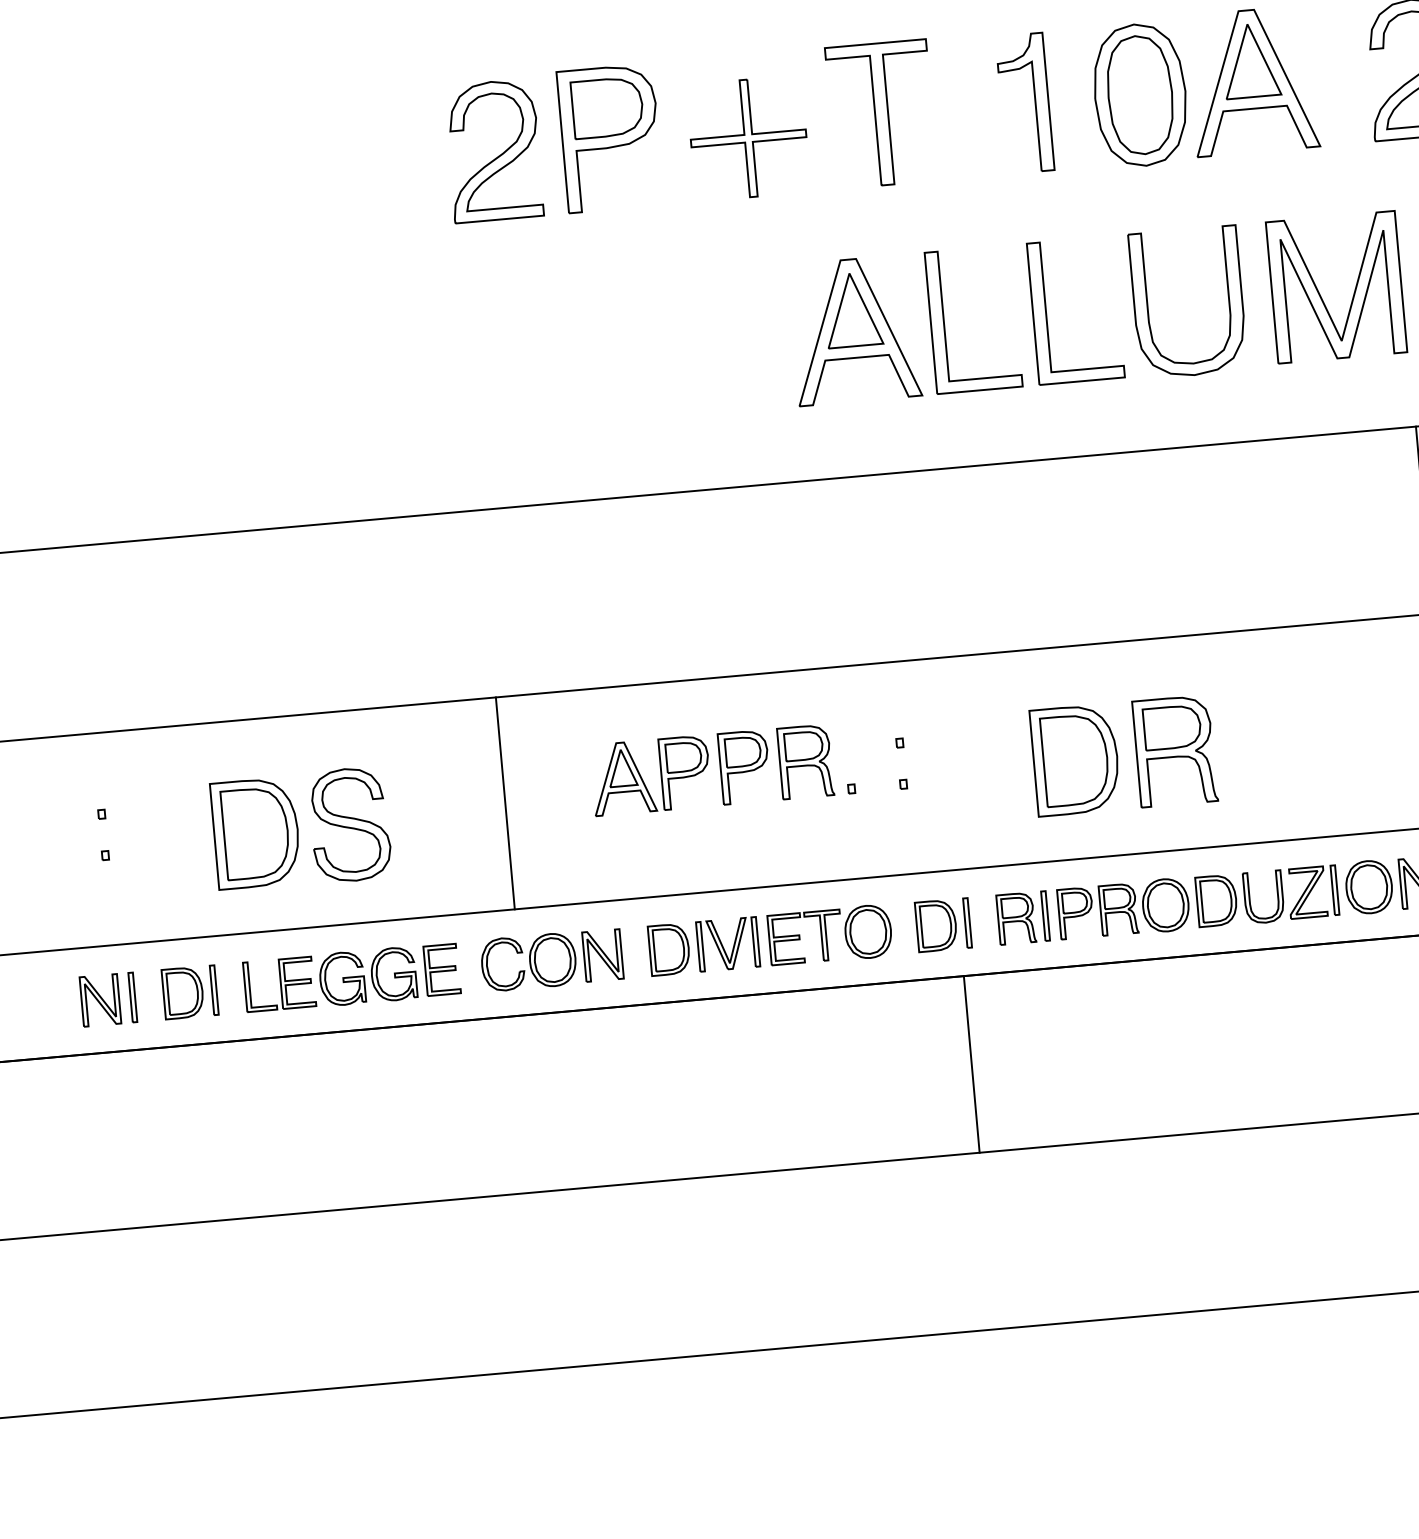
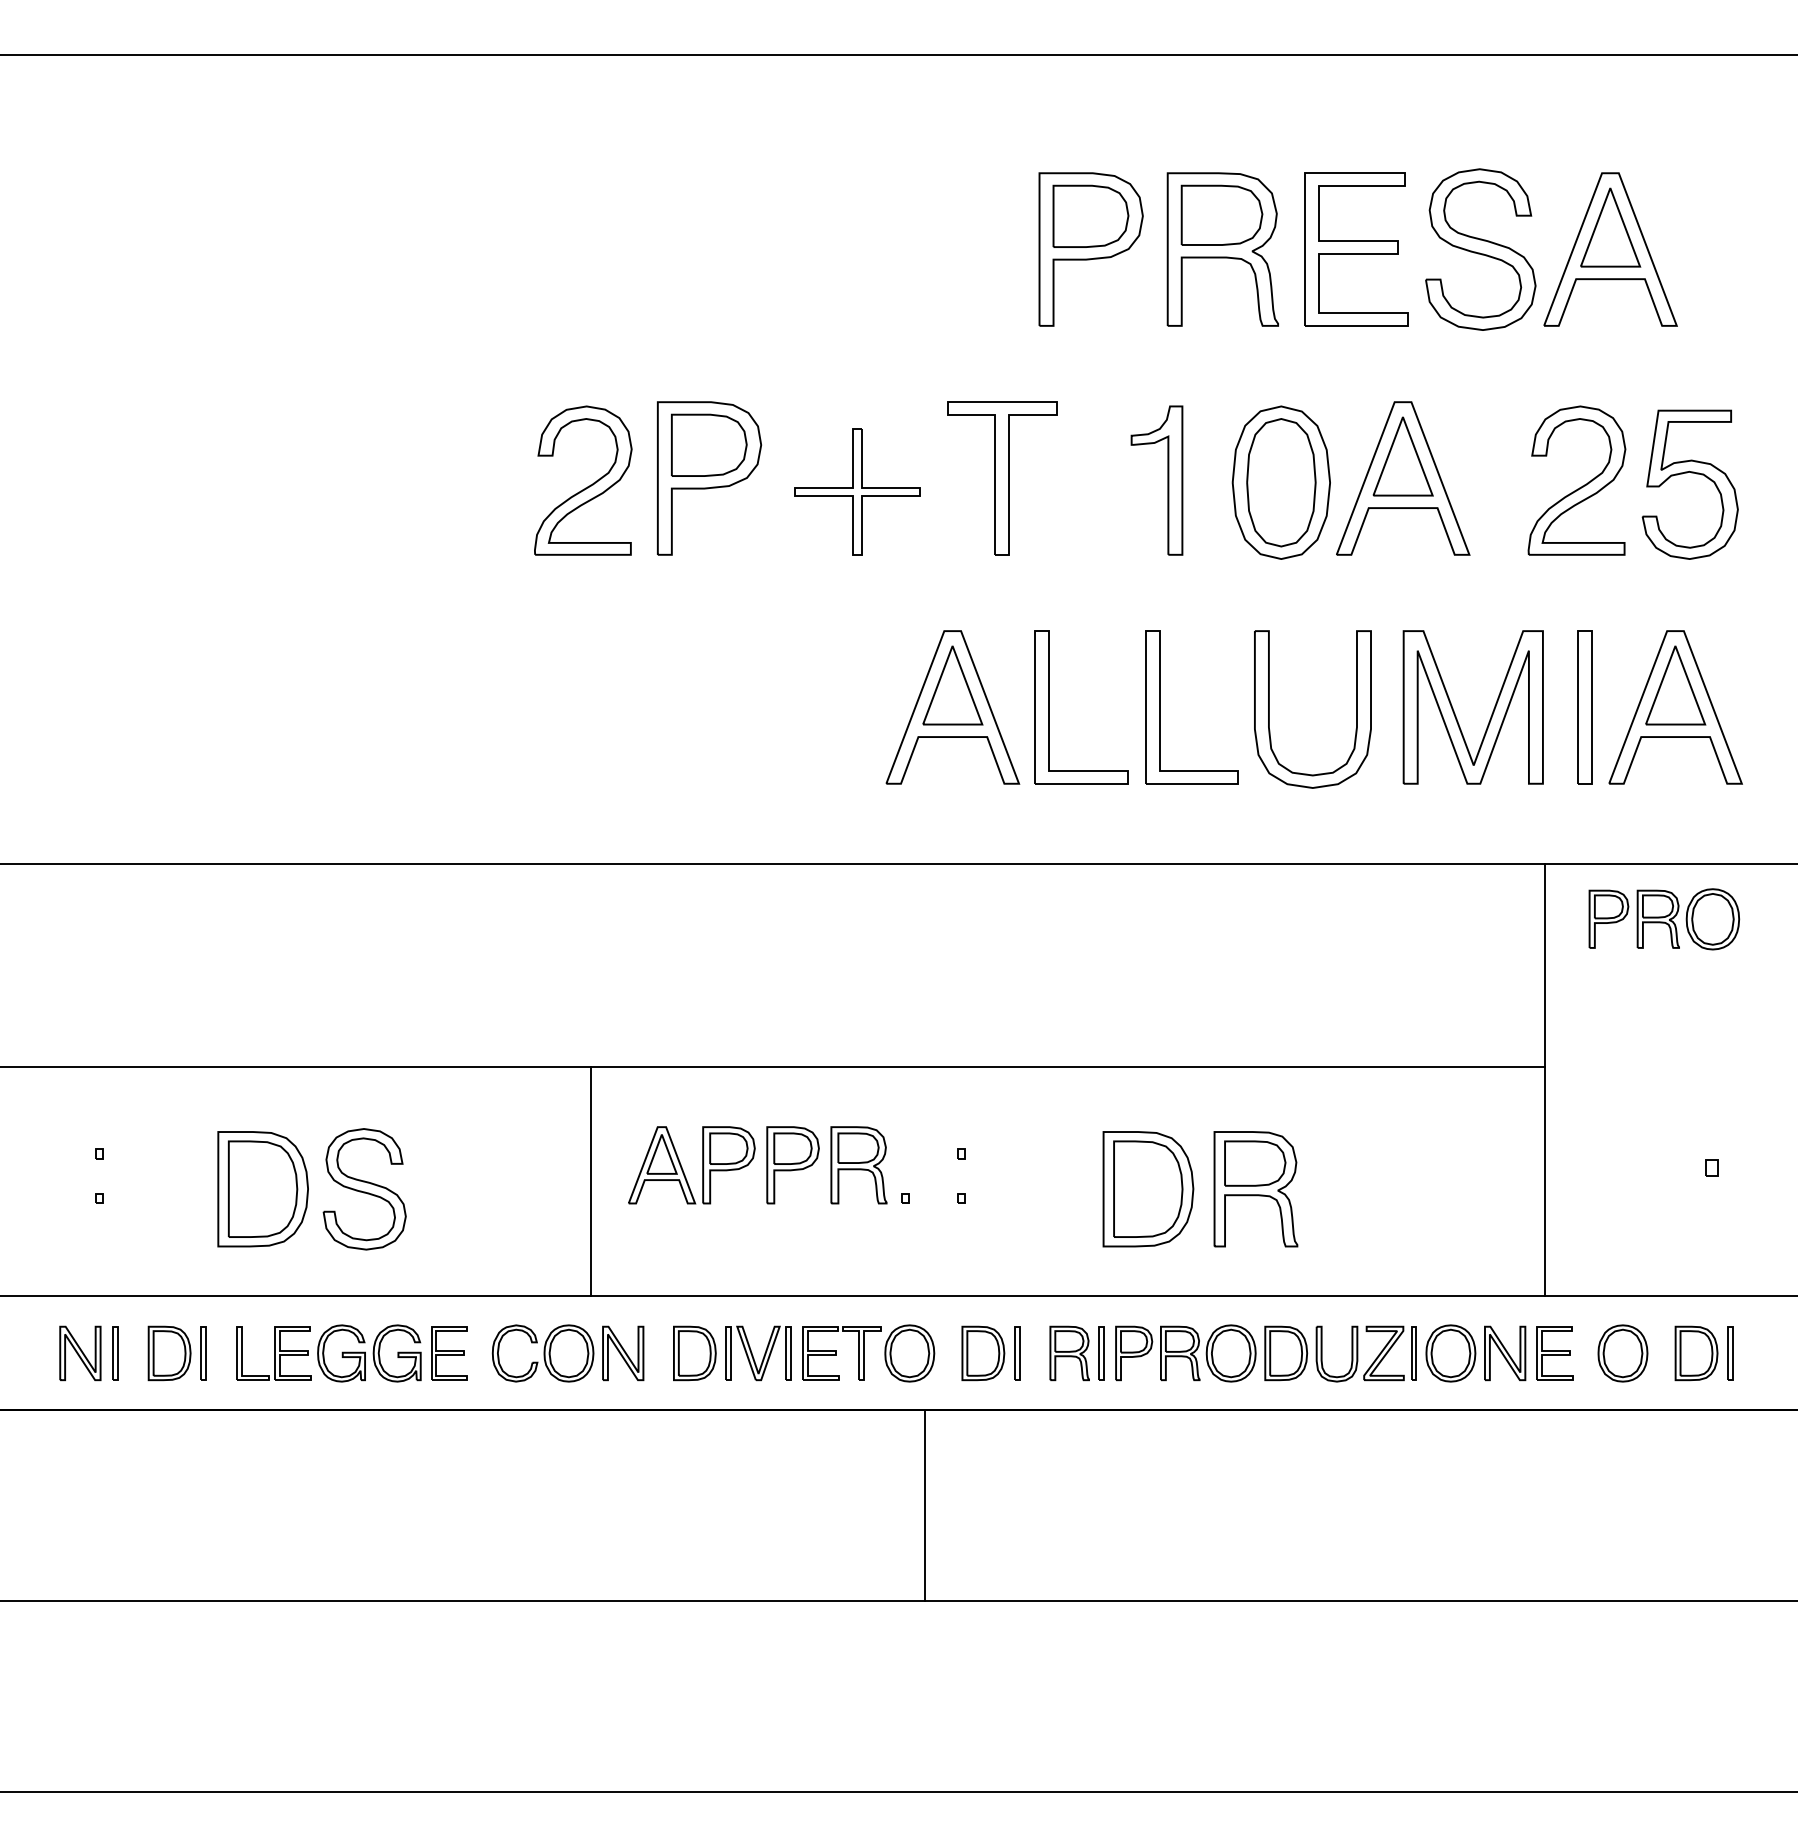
line: (505, 802) -> (591, 1180), moved
line: (972, 1064) -> (925, 1505), moved

